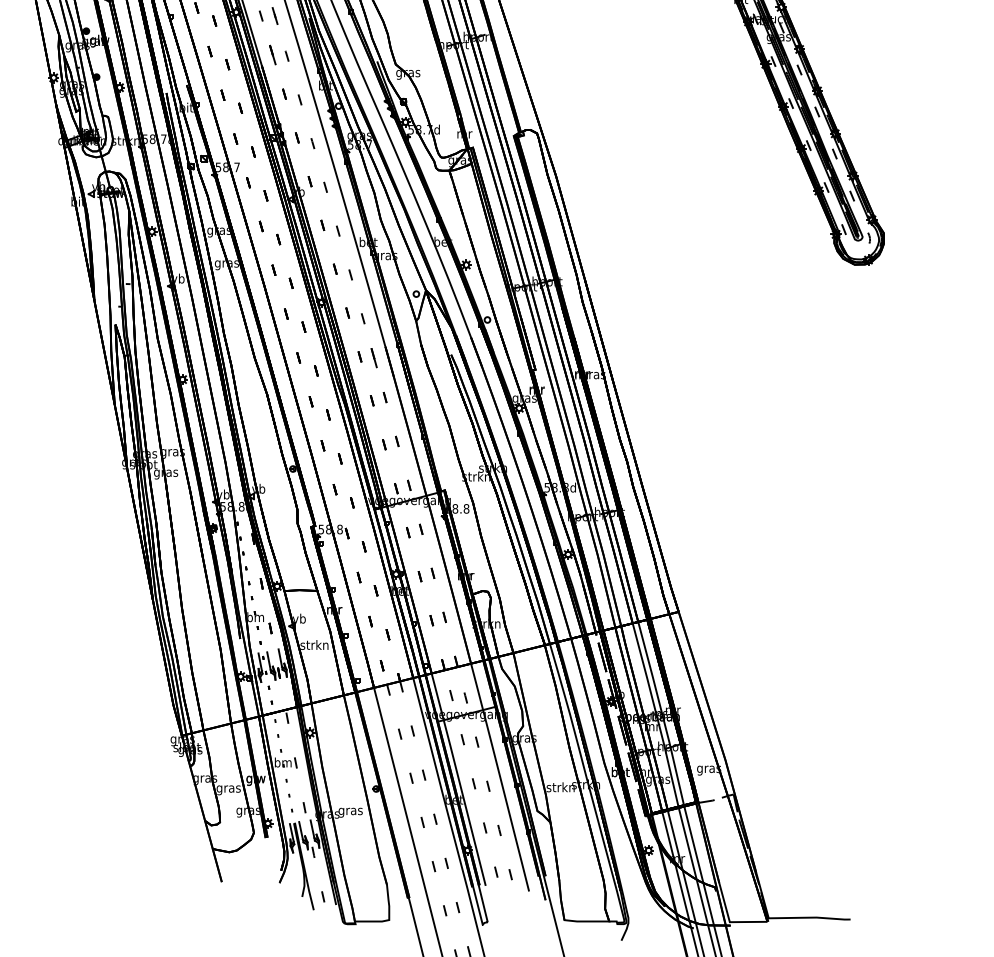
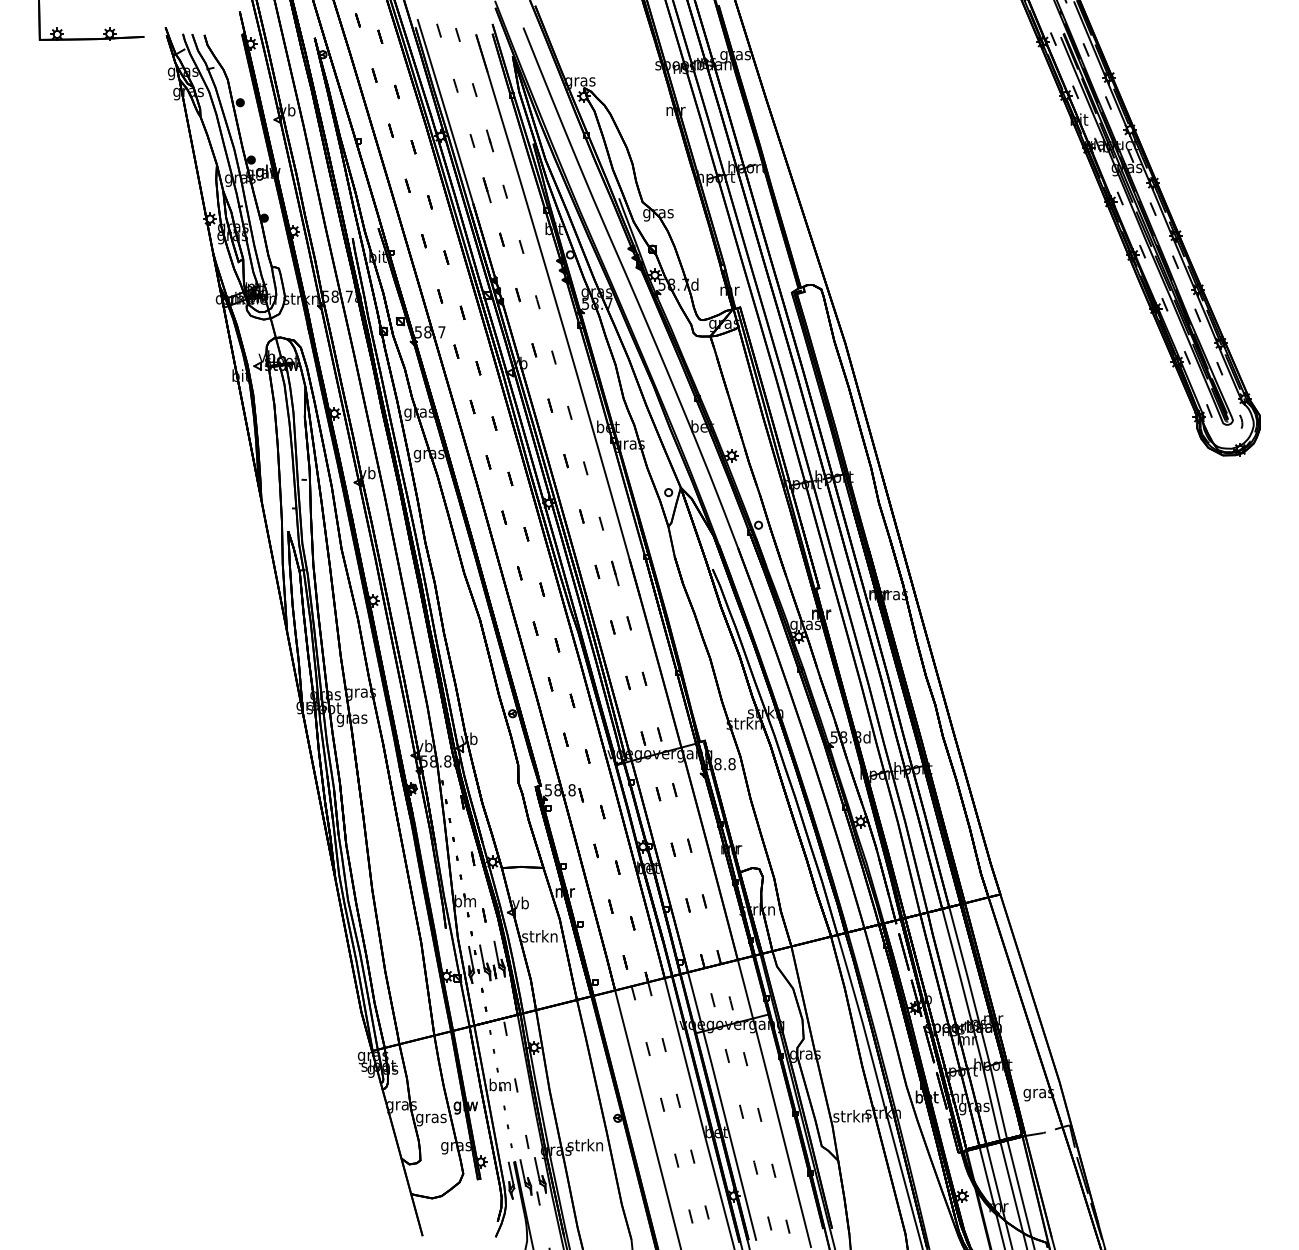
text: (350, 811) -> (585, 1146), gras -> strkn

